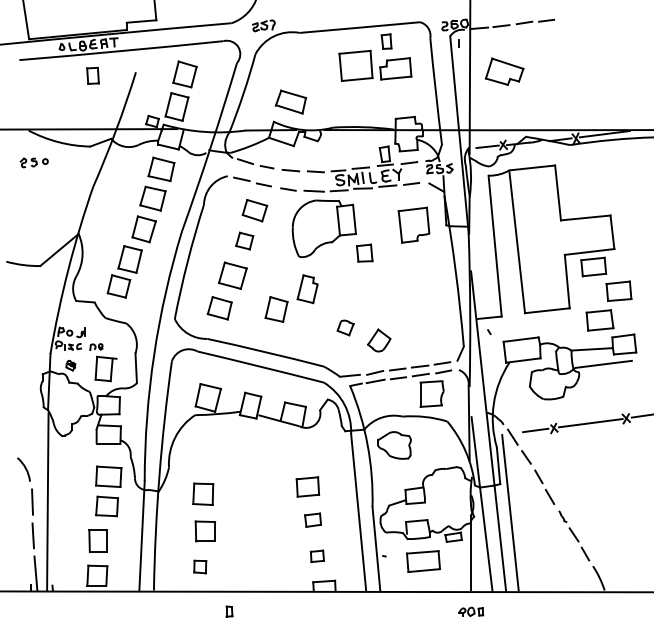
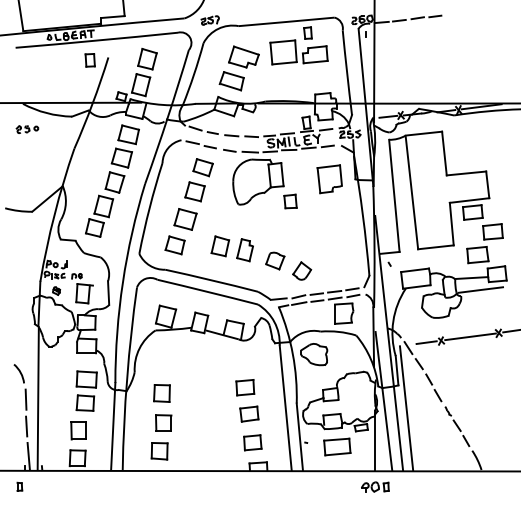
part: (504, 71) -> (243, 56), moved
part: (92, 76) -> (89, 60), moved
part: (244, 240) -> (194, 191), size x1.43
part: (306, 289) -> (244, 250), moved
part: (345, 327) -> (275, 260), size x1.43
part: (313, 519) -> (249, 413), size x1.43
part: (316, 555) -> (252, 442), size x1.67
part: (200, 567) -> (159, 451), size x1.67
part: (229, 611) -> (19, 486), moved
part: (471, 611) -> (375, 486), size x1.43

